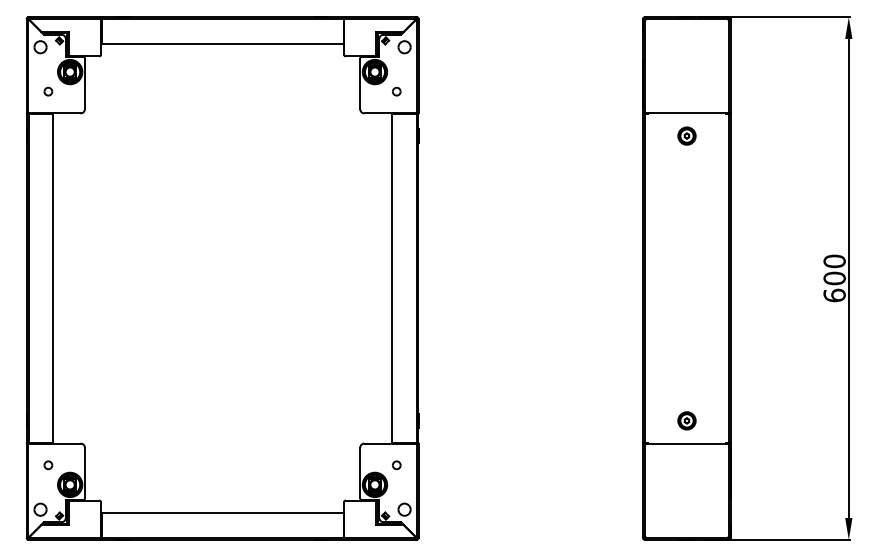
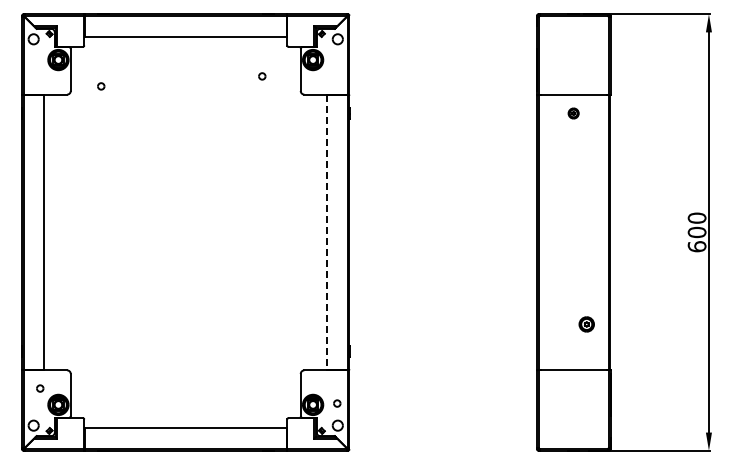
part: (48, 91) -> (101, 86), moved
part: (397, 91) -> (262, 76), moved
part: (686, 136) -> (573, 113), size x0.7
line: (392, 278) -> (327, 232), solid -> dashed
part: (686, 420) -> (586, 324), moved
part: (397, 465) -> (337, 403), moved

